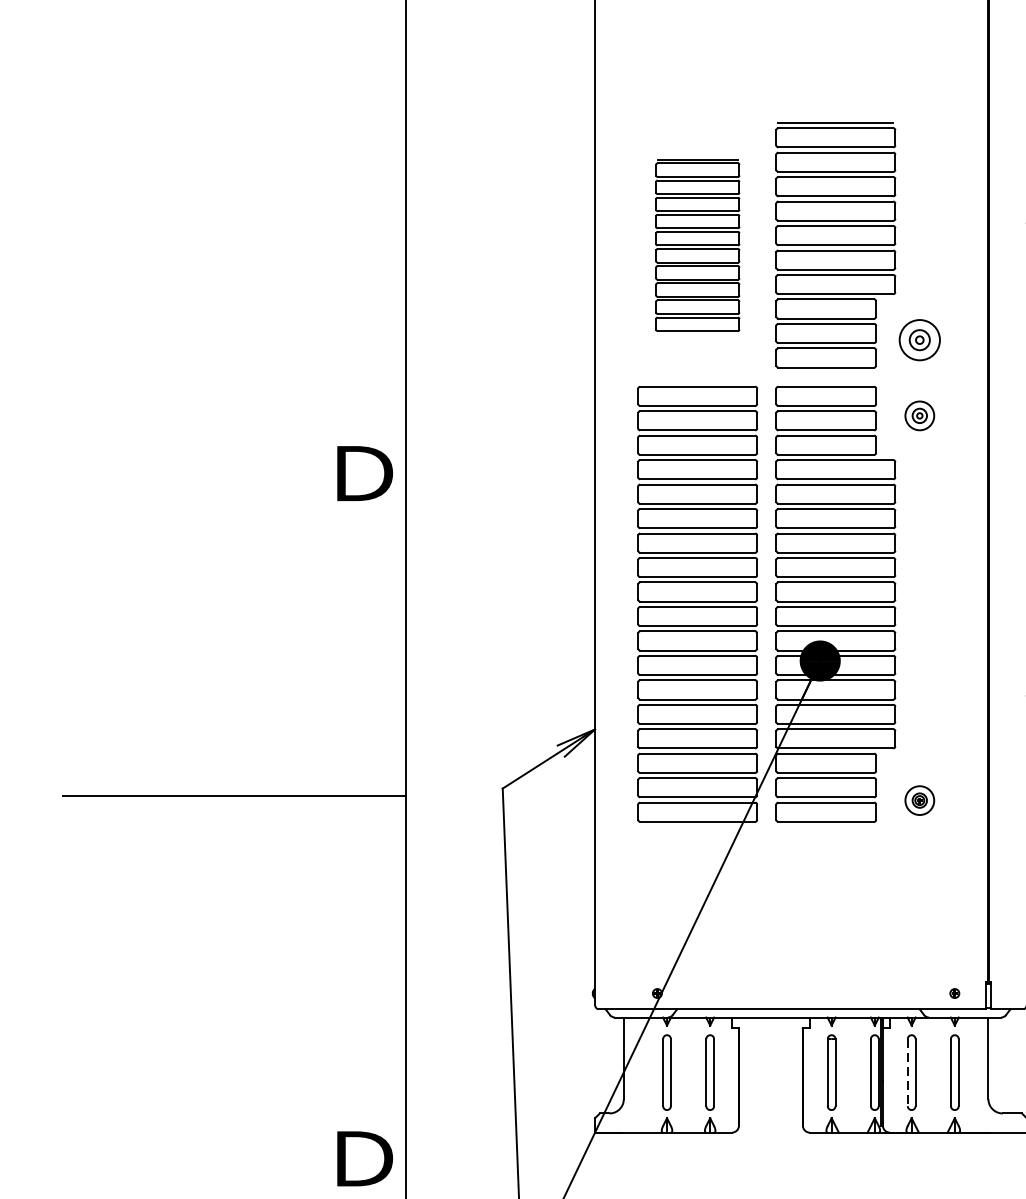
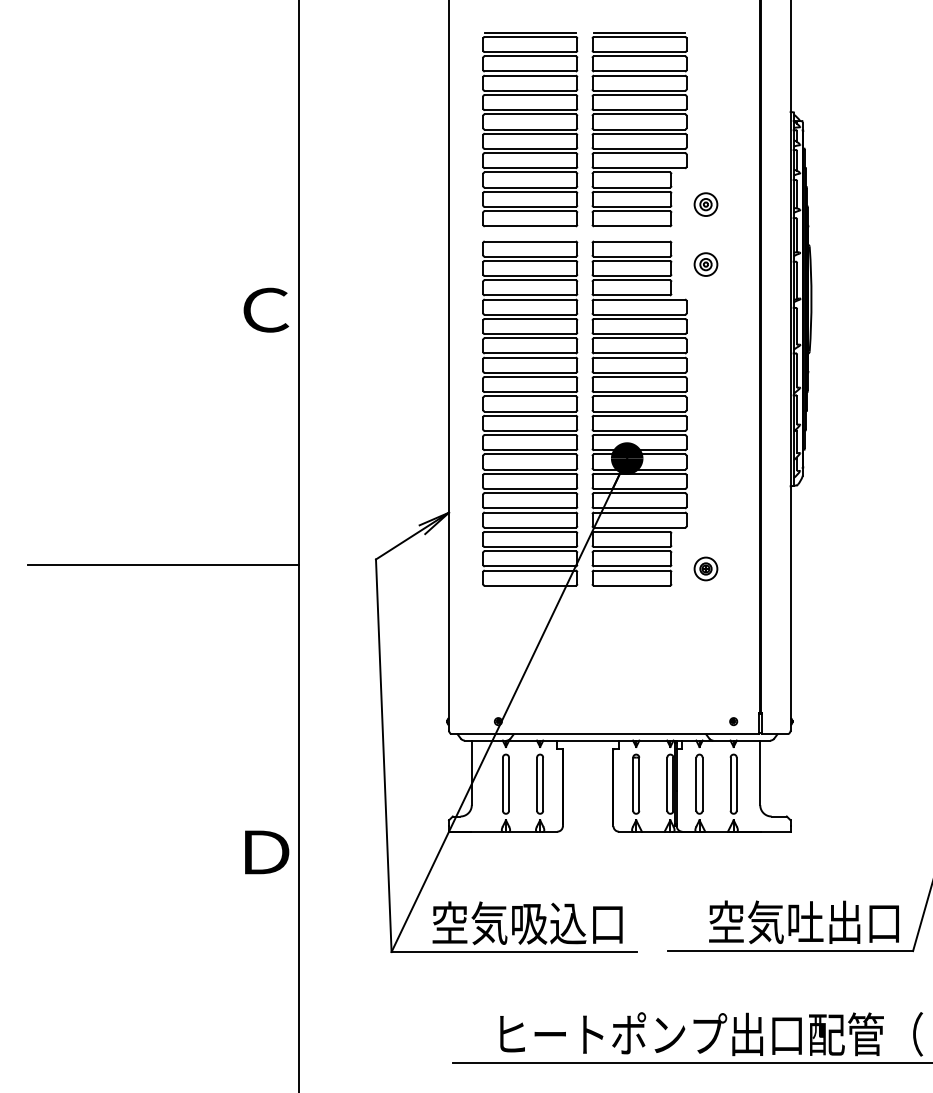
part: (698, 245) -> (530, 129), size x1.43
part: (919, 339) -> (705, 204), size x0.71
text: (364, 472) -> (266, 309), Ｄ -> Ｃ
line: (907, 1073) -> (696, 784), dashed -> solid

